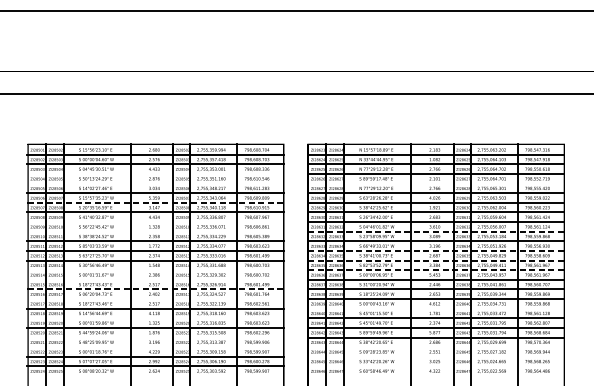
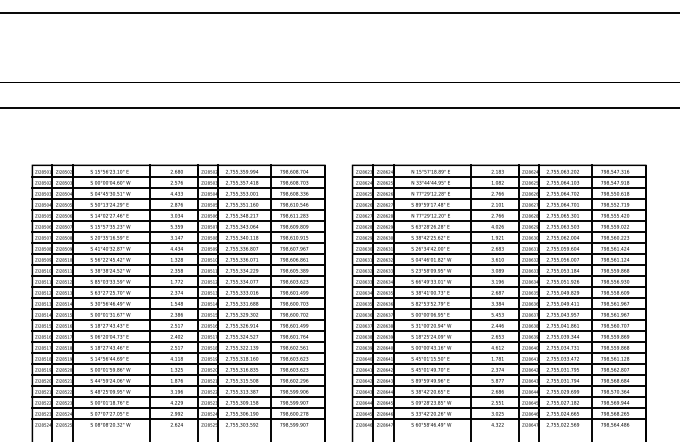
line: (154, 174) -> (177, 199), added
line: (154, 183) -> (177, 210), added
line: (435, 183) -> (498, 210), added
line: (155, 203) -> (178, 232), dashed -> solid
line: (154, 222) -> (177, 254), added
line: (154, 231) -> (177, 265), added
line: (436, 231) -> (499, 265), dashed -> solid
line: (436, 251) -> (499, 287), dashed -> solid
line: (436, 260) -> (499, 298), dashed -> solid
line: (154, 270) -> (177, 309), added
line: (436, 270) -> (499, 309), dashed -> solid
line: (154, 279) -> (177, 320), added
line: (155, 289) -> (178, 331), dashed -> solid
line: (154, 299) -> (177, 342), added
line: (435, 308) -> (498, 353), added
line: (154, 318) -> (177, 364), added
line: (154, 337) -> (177, 386), added
line: (154, 347) -> (177, 397), added
line: (435, 347) -> (498, 397), added
line: (435, 356) -> (498, 408), added
line: (435, 366) -> (498, 419), added

